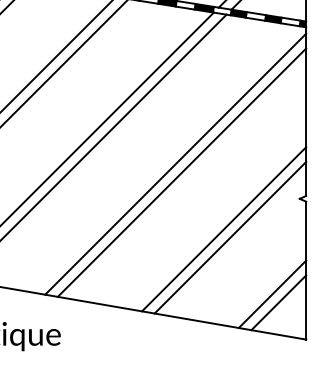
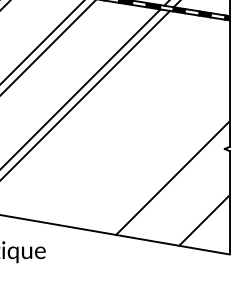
line: (175, 163) -> (131, 122), removed
line: (181, 172) -> (136, 129), removed
line: (224, 229) -> (168, 171), removed
line: (278, 302) -> (208, 226), removed

